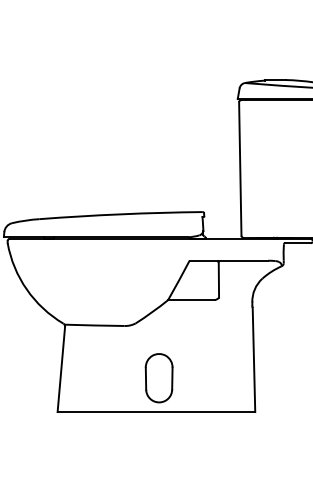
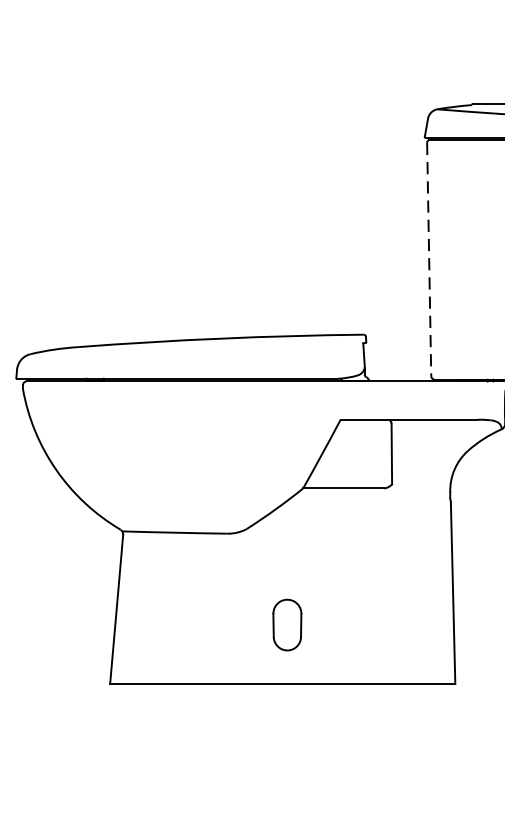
line: (240, 168) -> (429, 258), solid -> dashed
part: (158, 378) -> (286, 625), size x0.6

